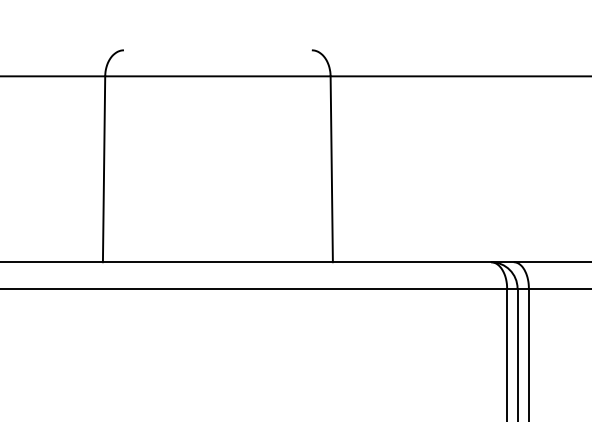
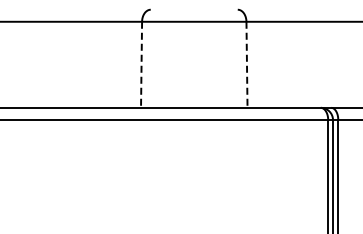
line: (103, 170) -> (141, 65), solid -> dashed
line: (330, 170) -> (246, 65), solid -> dashed

